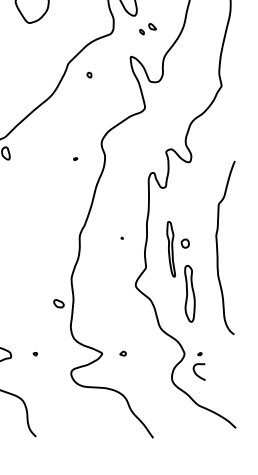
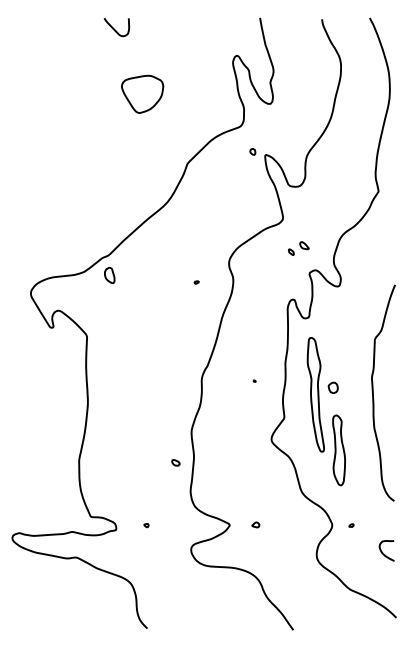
part: (147, 29) -> (298, 248), moved
part: (89, 74) -> (252, 151), moved
part: (171, 248) -> (315, 394), size x1.67
part: (58, 303) -> (175, 462), size x0.62
curve: (196, 373) -> (383, 552), moved

